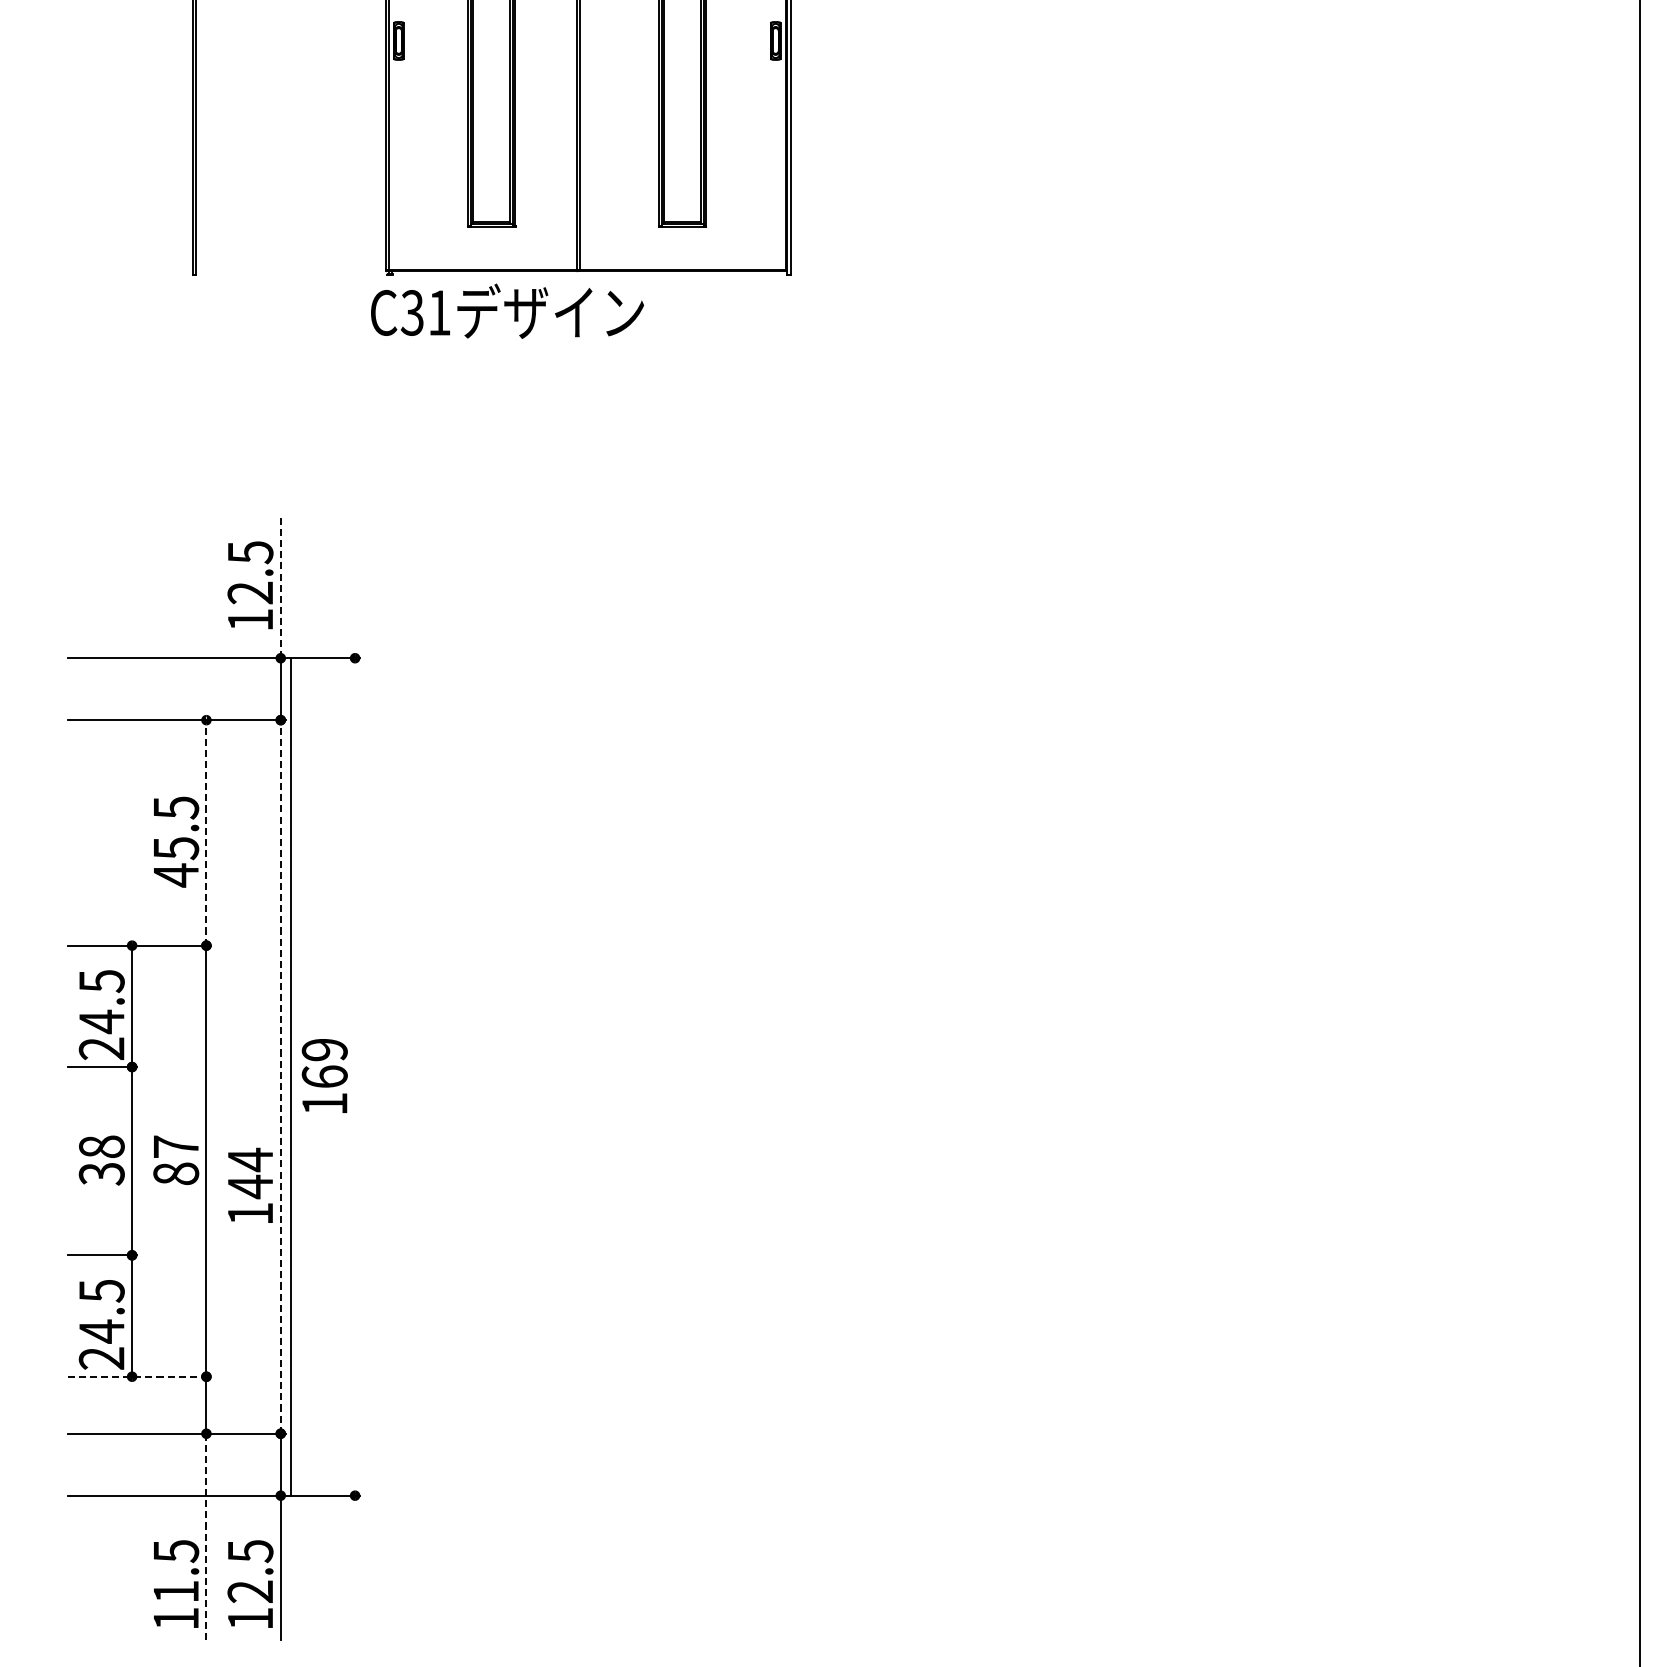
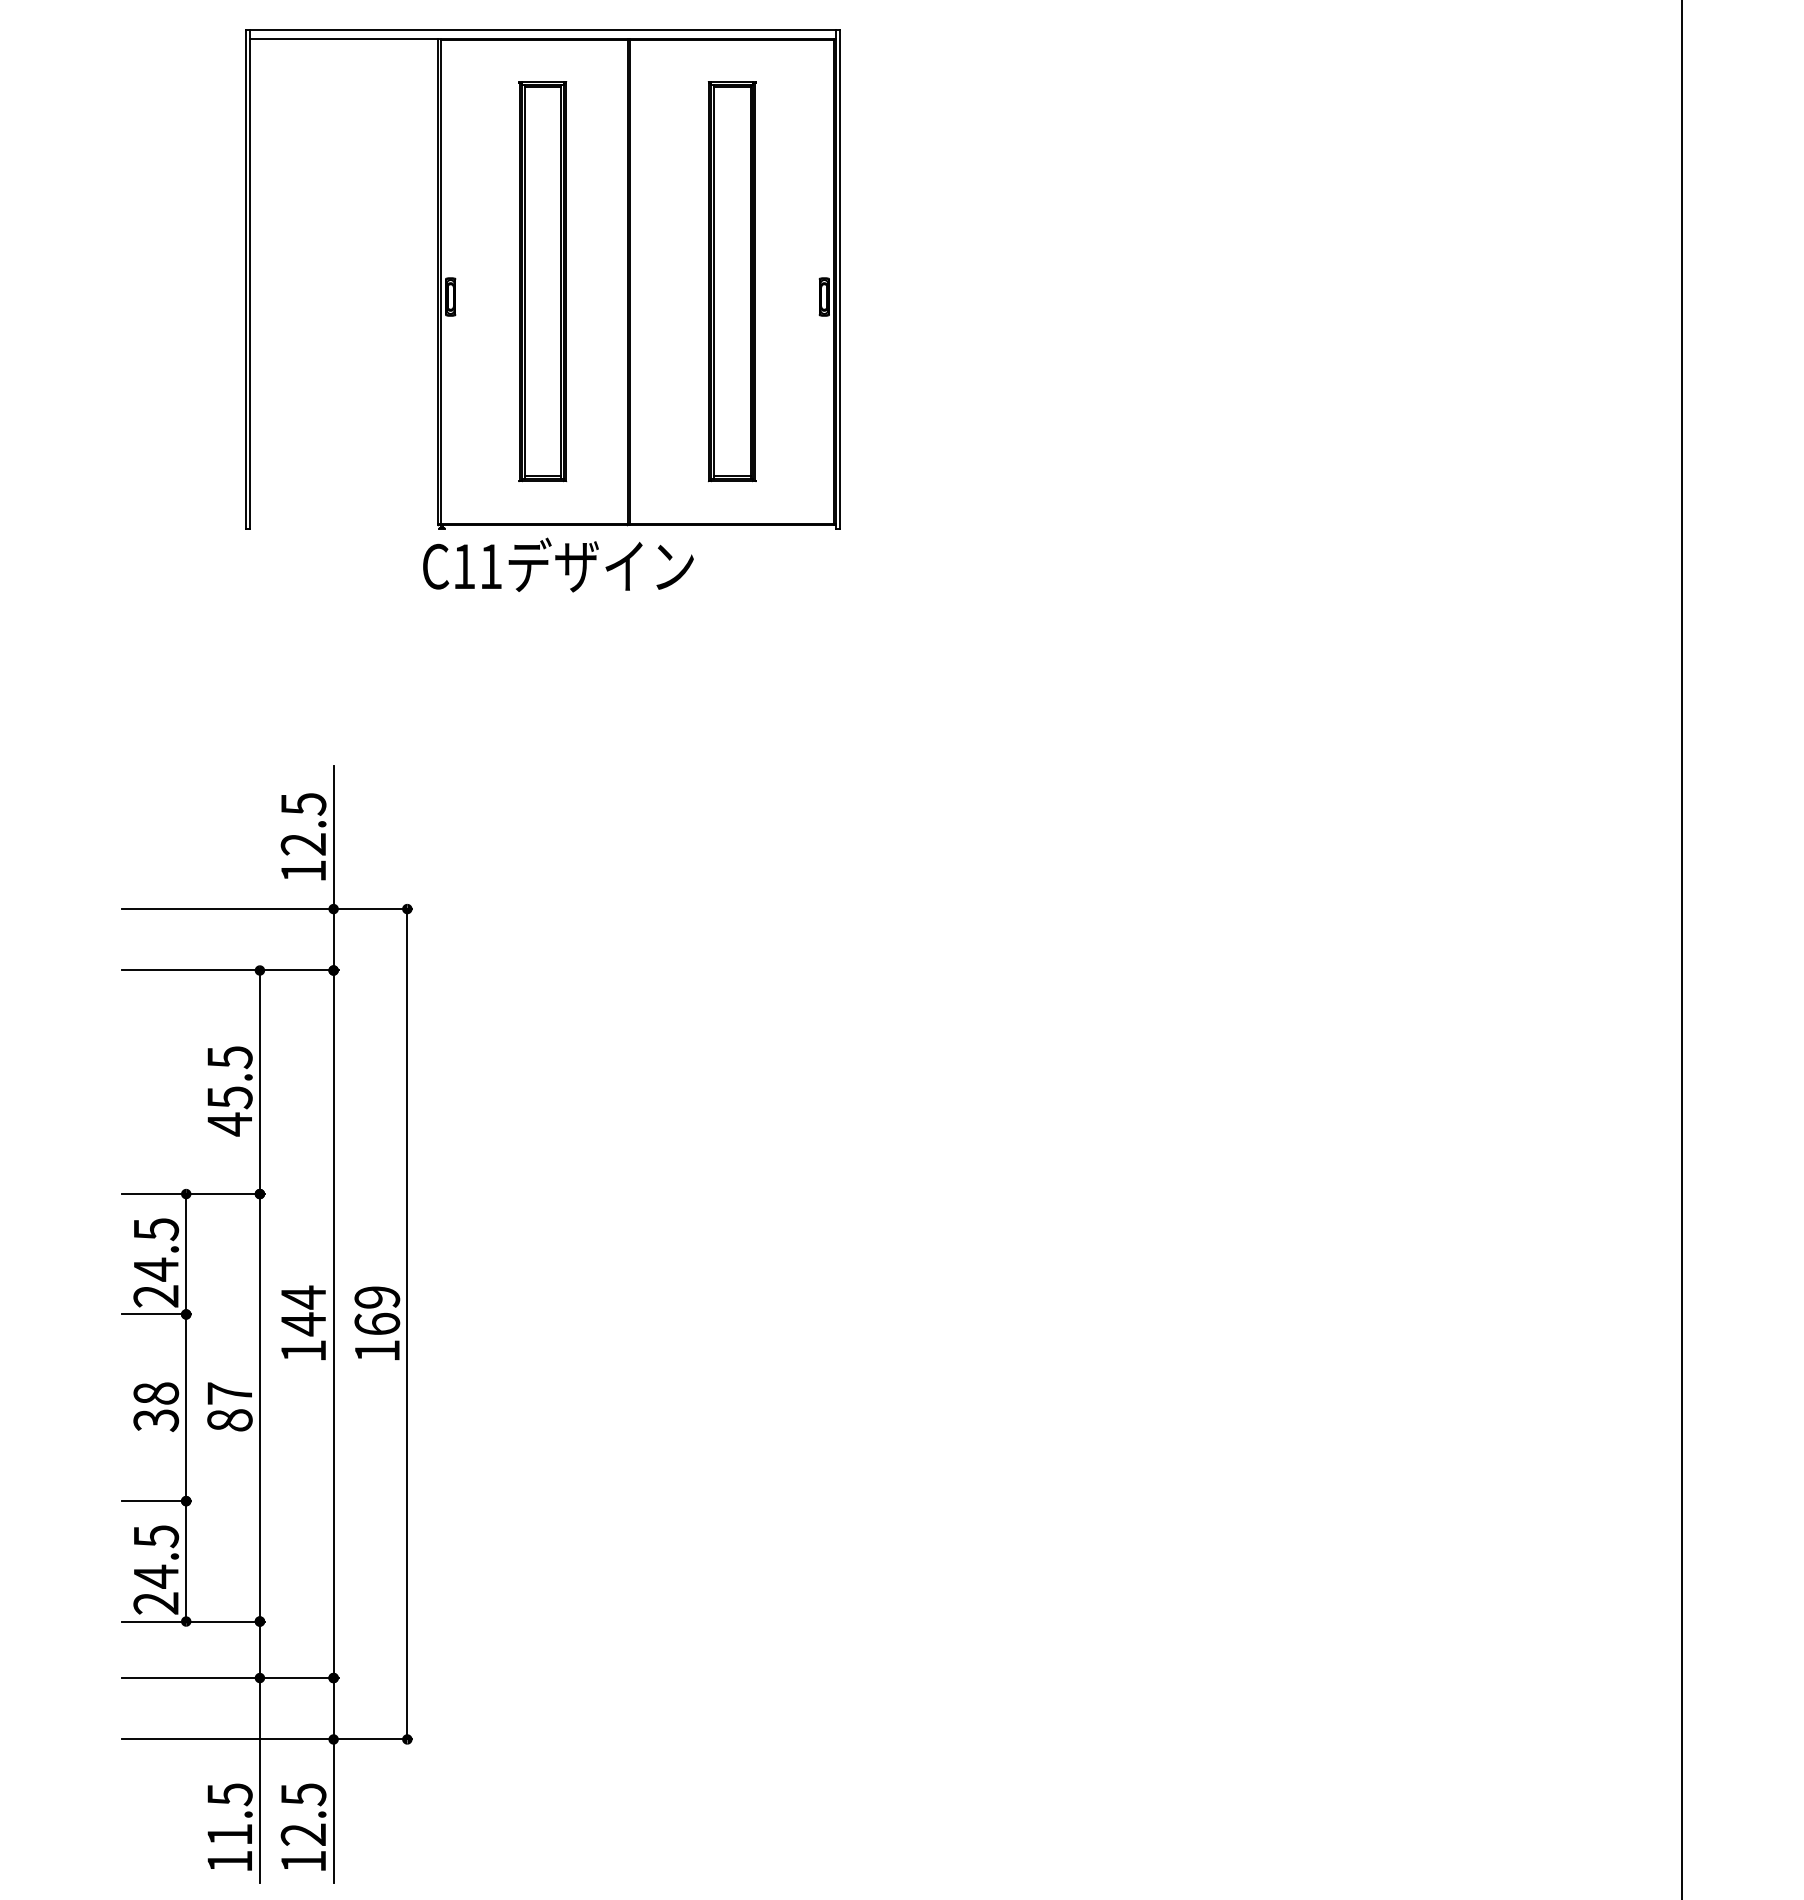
text: (411, 312) -> (463, 566), C31 -> C11
line: (280, 586) -> (333, 837), dashed -> solid
line: (206, 833) -> (259, 1082), dashed -> solid
line: (280, 1077) -> (333, 1324), dashed -> solid
line: (290, 1077) -> (407, 1324), moved
text: (250, 1185) -> (303, 1322), moved
line: (140, 1376) -> (194, 1621), dashed -> solid
line: (206, 1537) -> (259, 1780), dashed -> solid

